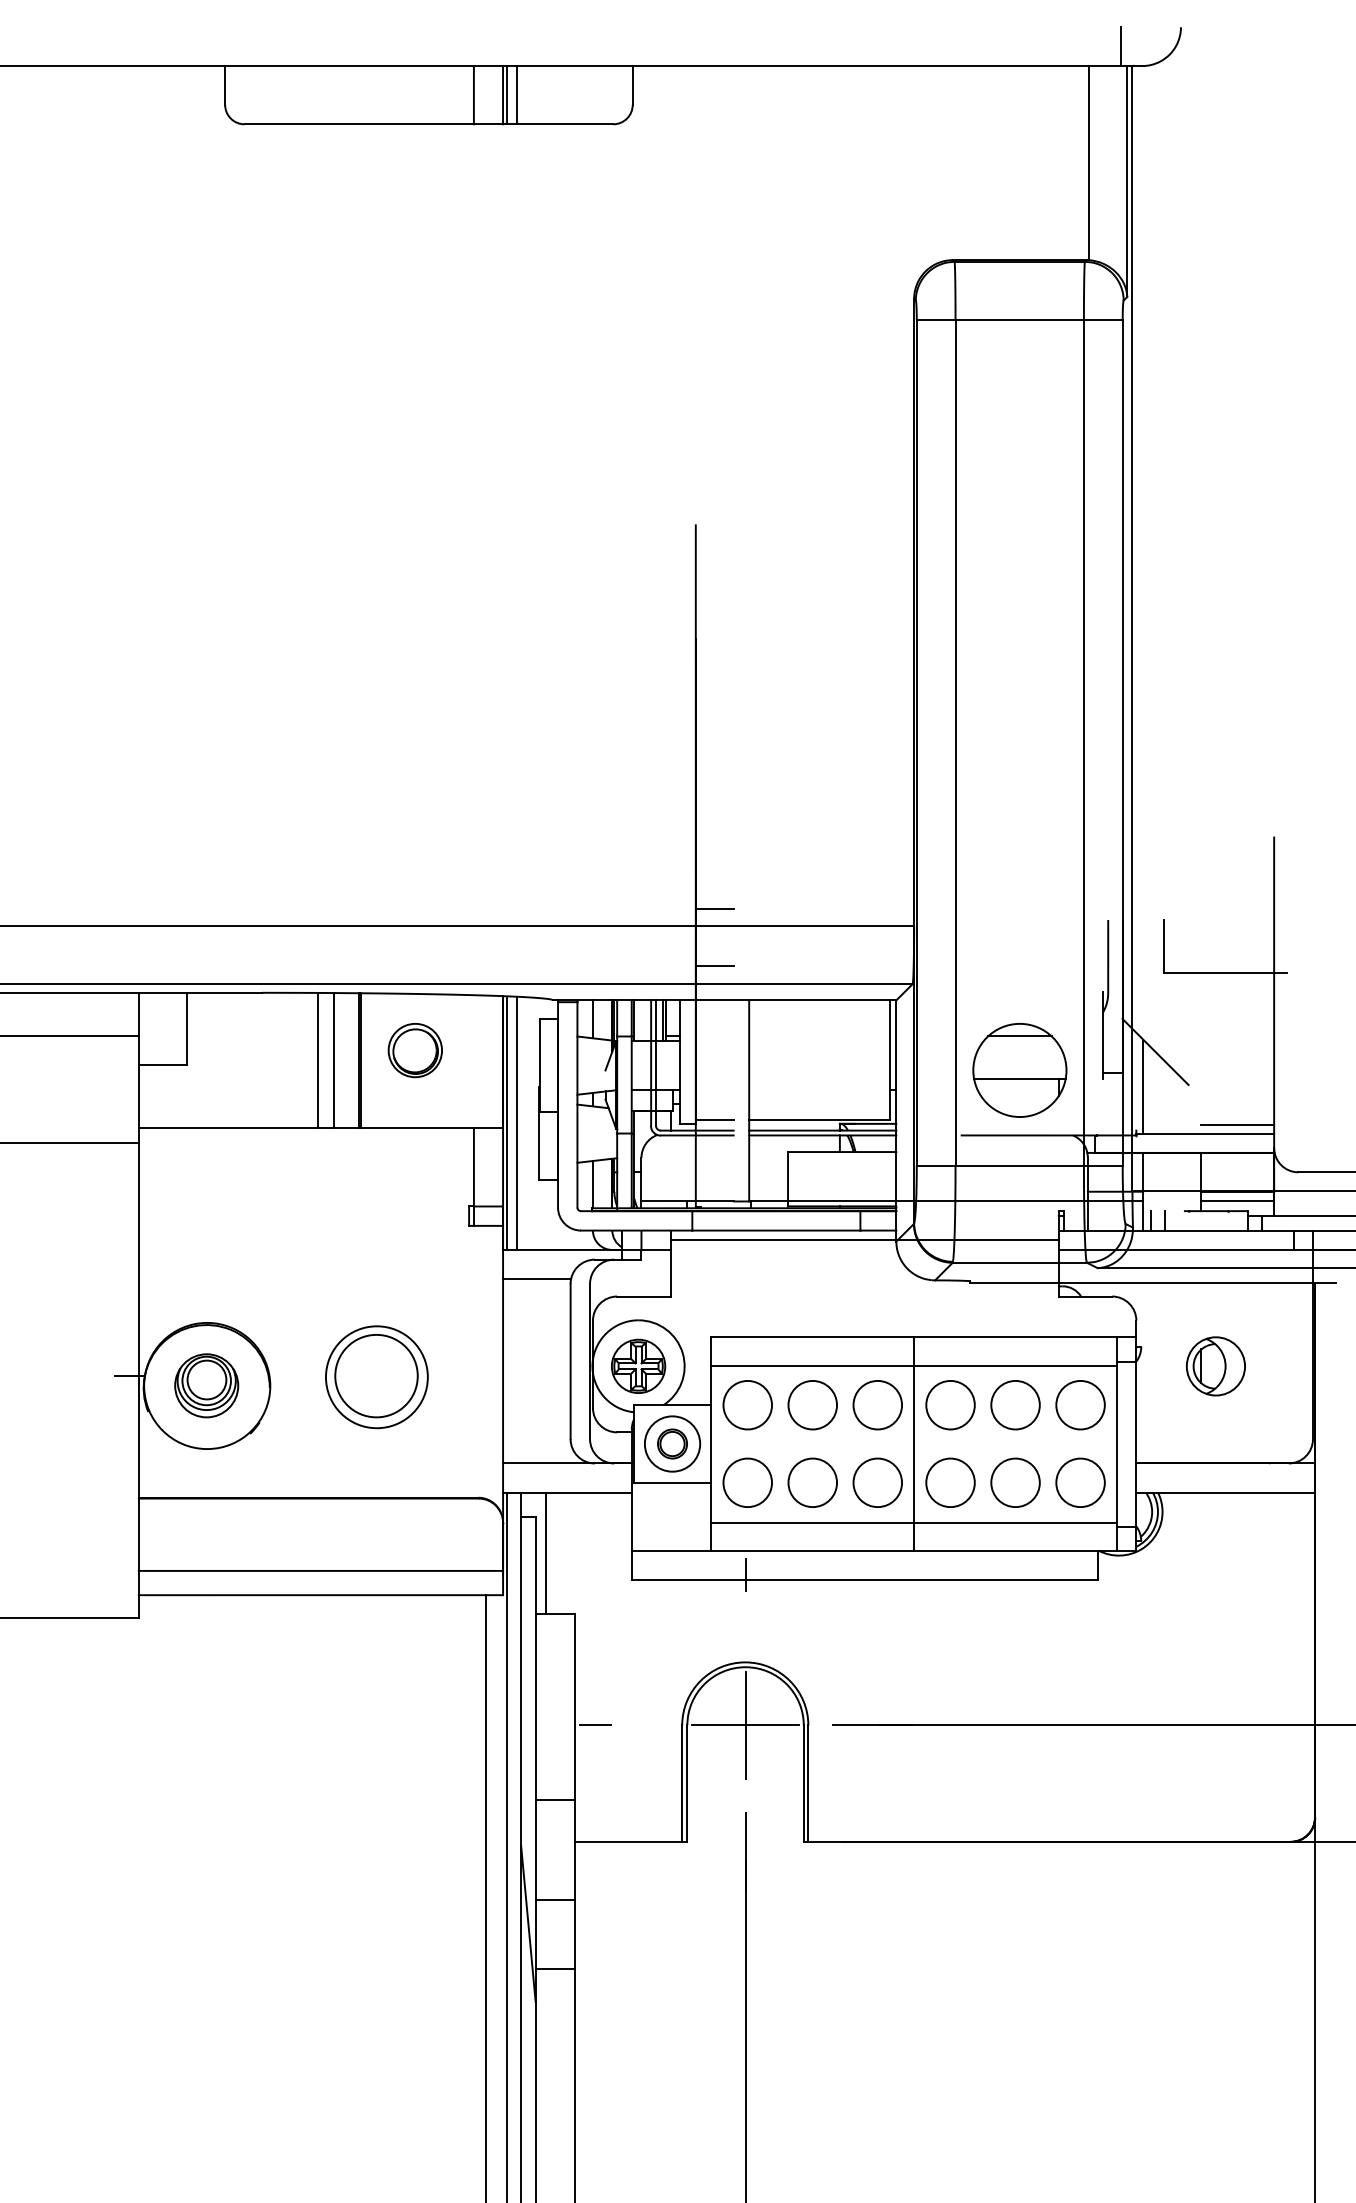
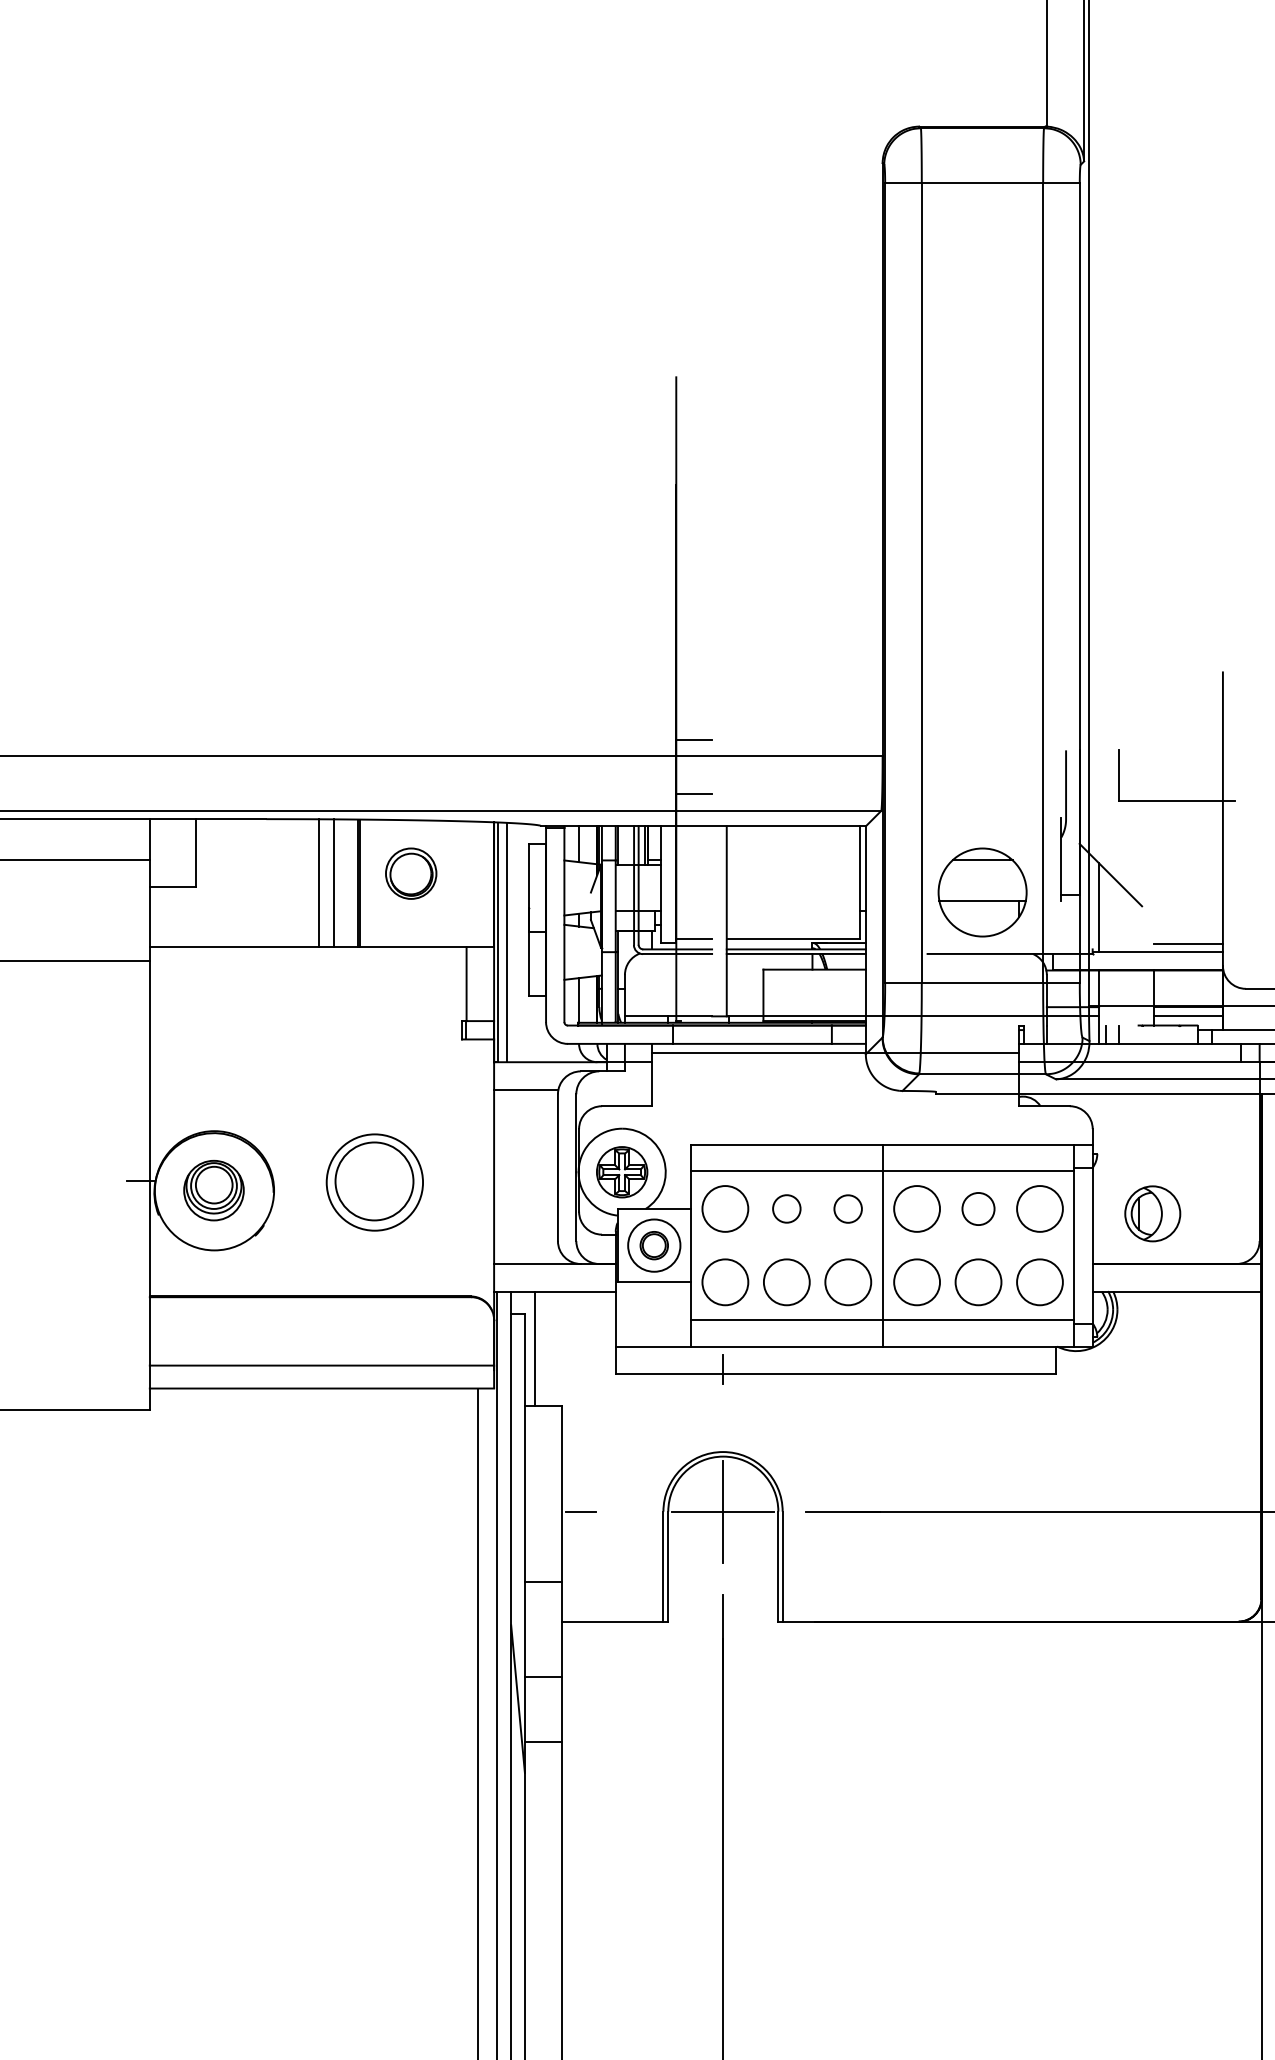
part: (1215, 1366) -> (1152, 1213), moved
circle: (812, 1404) -> (786, 1208), size x0.6
circle: (877, 1405) -> (848, 1209), size x0.6
circle: (1015, 1405) -> (978, 1209), size x0.7

